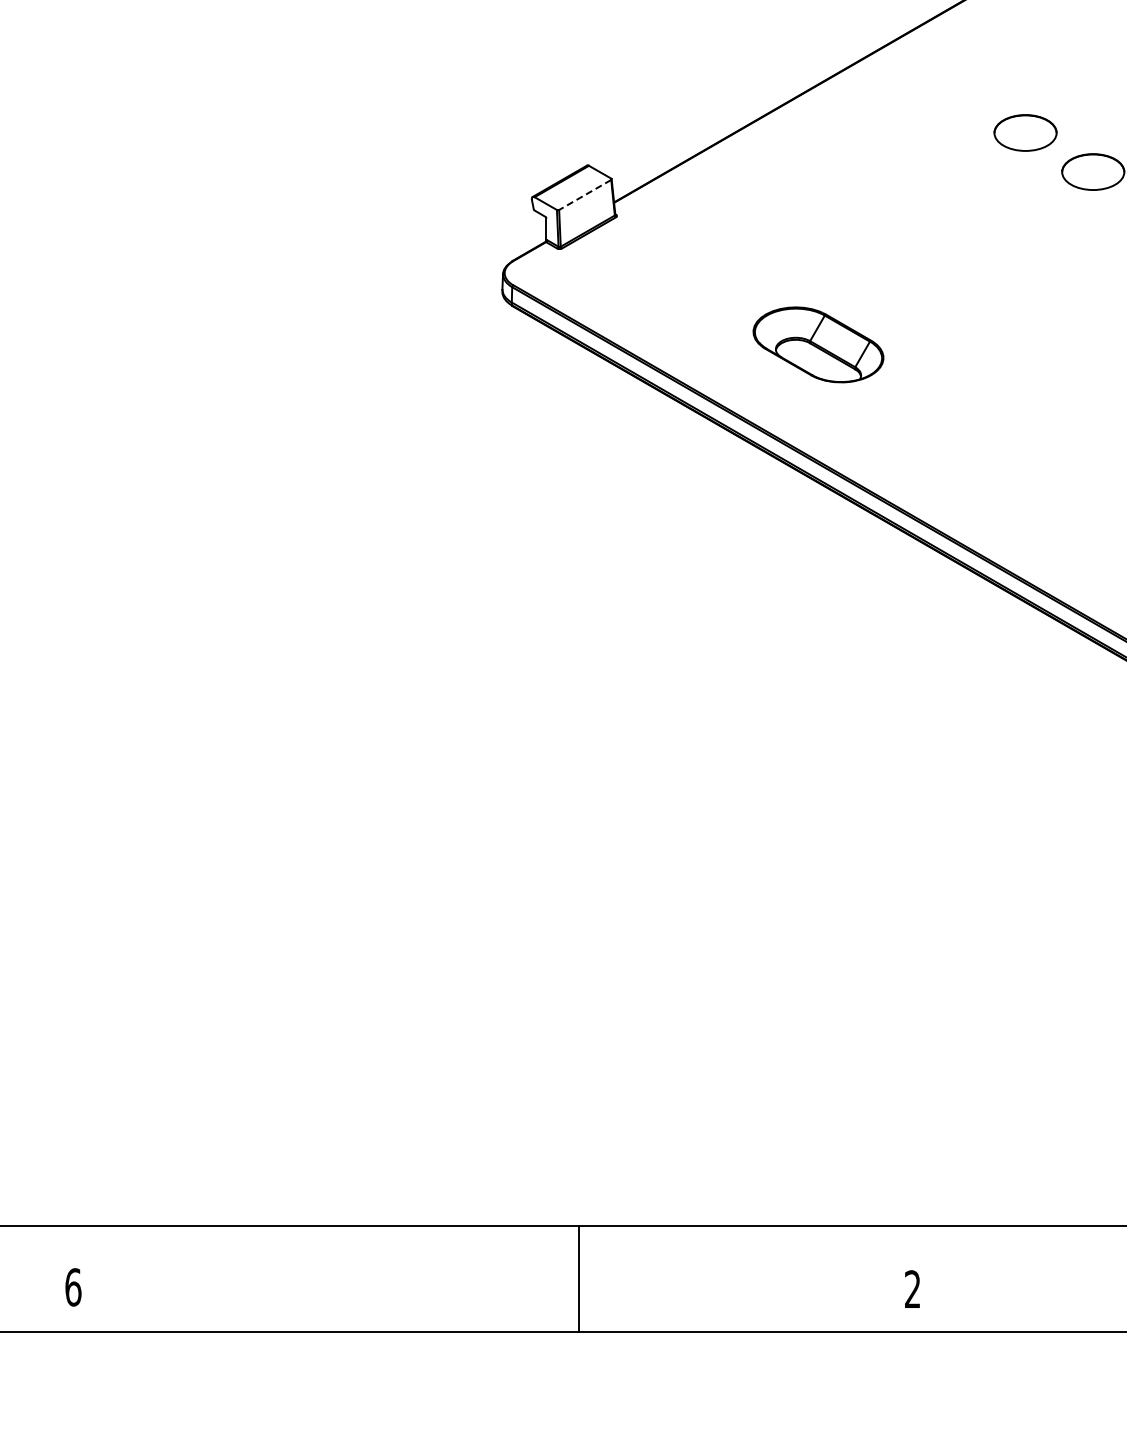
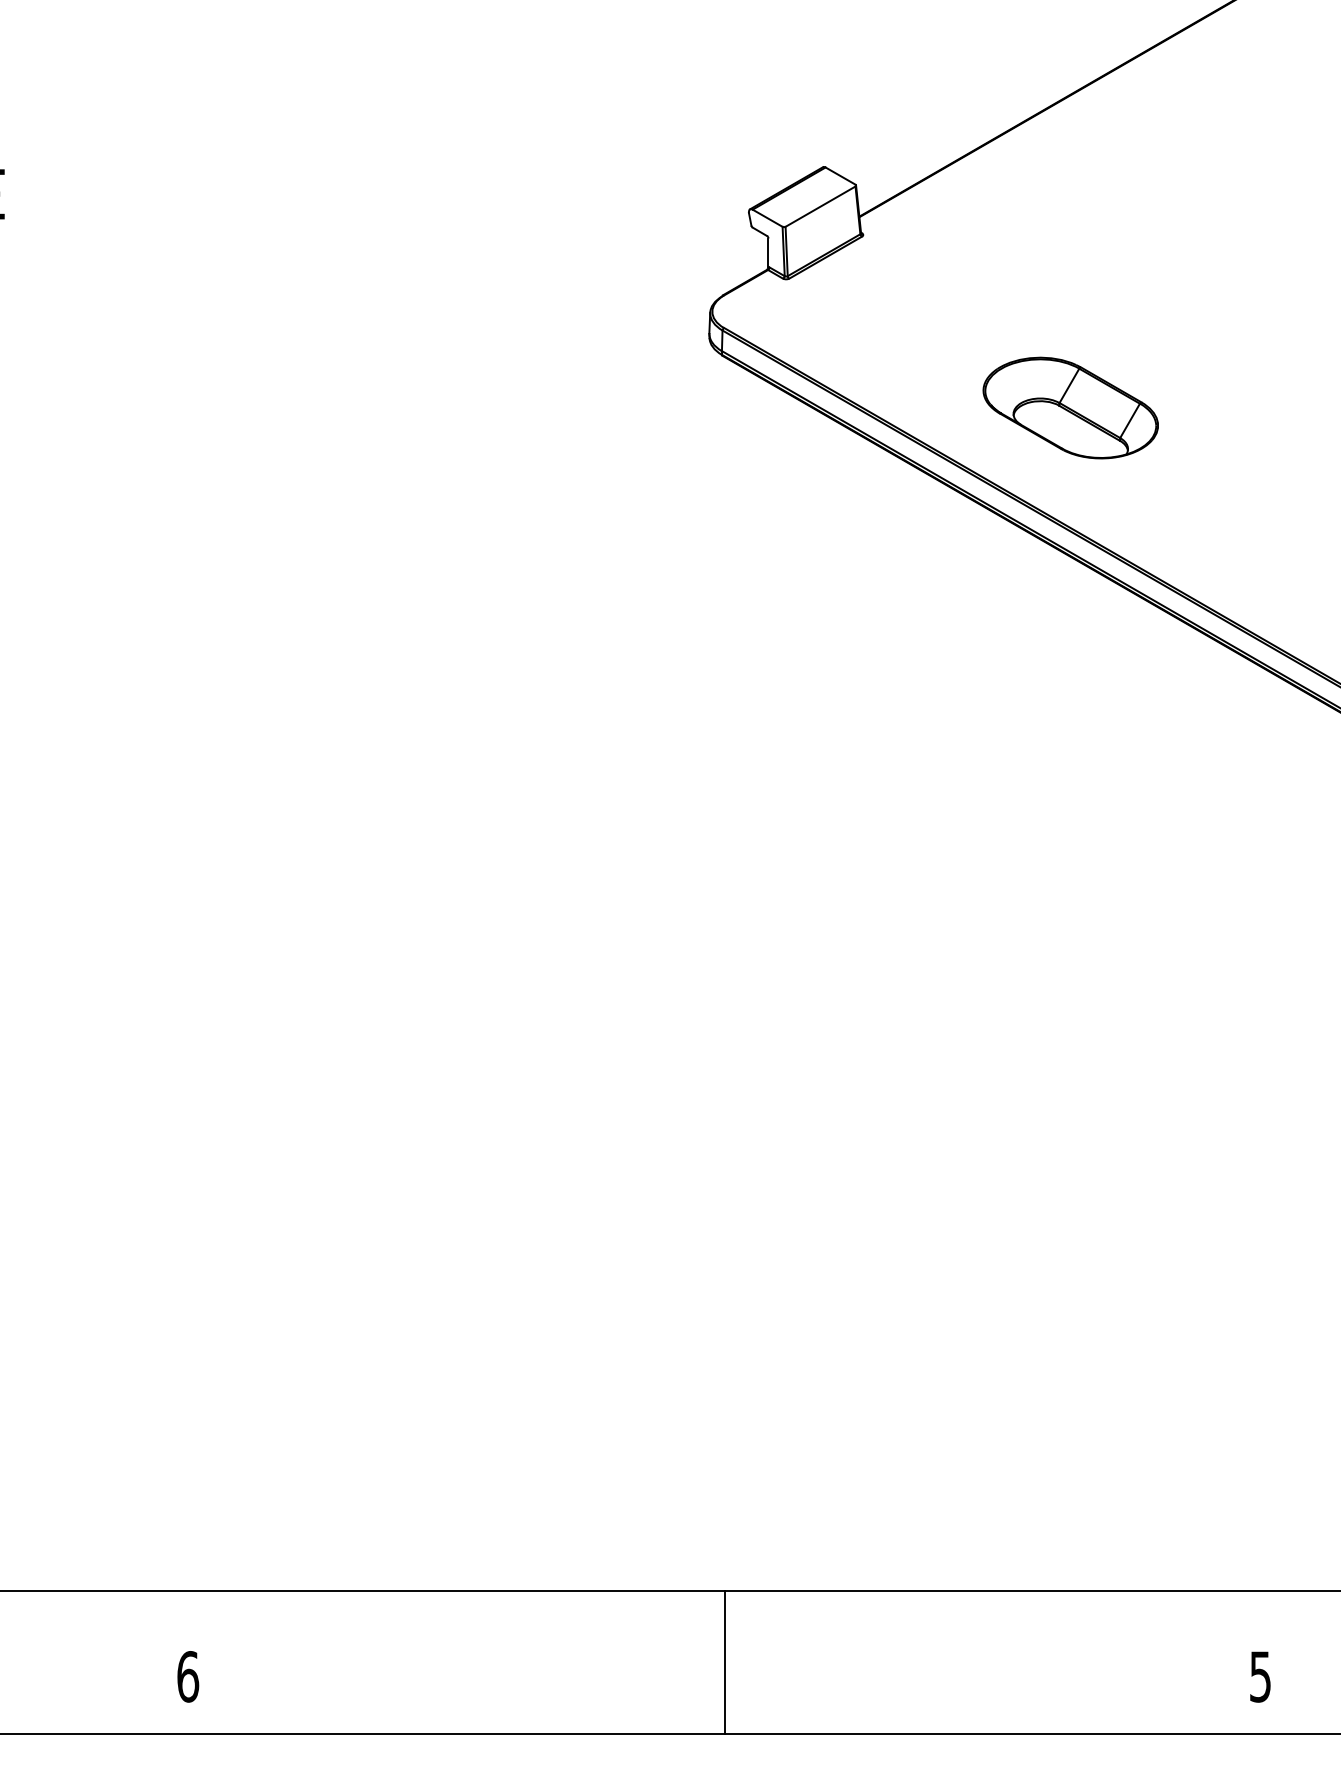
line: (584, 195) -> (819, 207), dashed -> solid
part: (818, 344) -> (1070, 407), moved
line: (578, 1278) -> (724, 1662), moved
text: (73, 1287) -> (188, 1676), moved
text: (912, 1289) -> (1260, 1676), 2 -> 5

